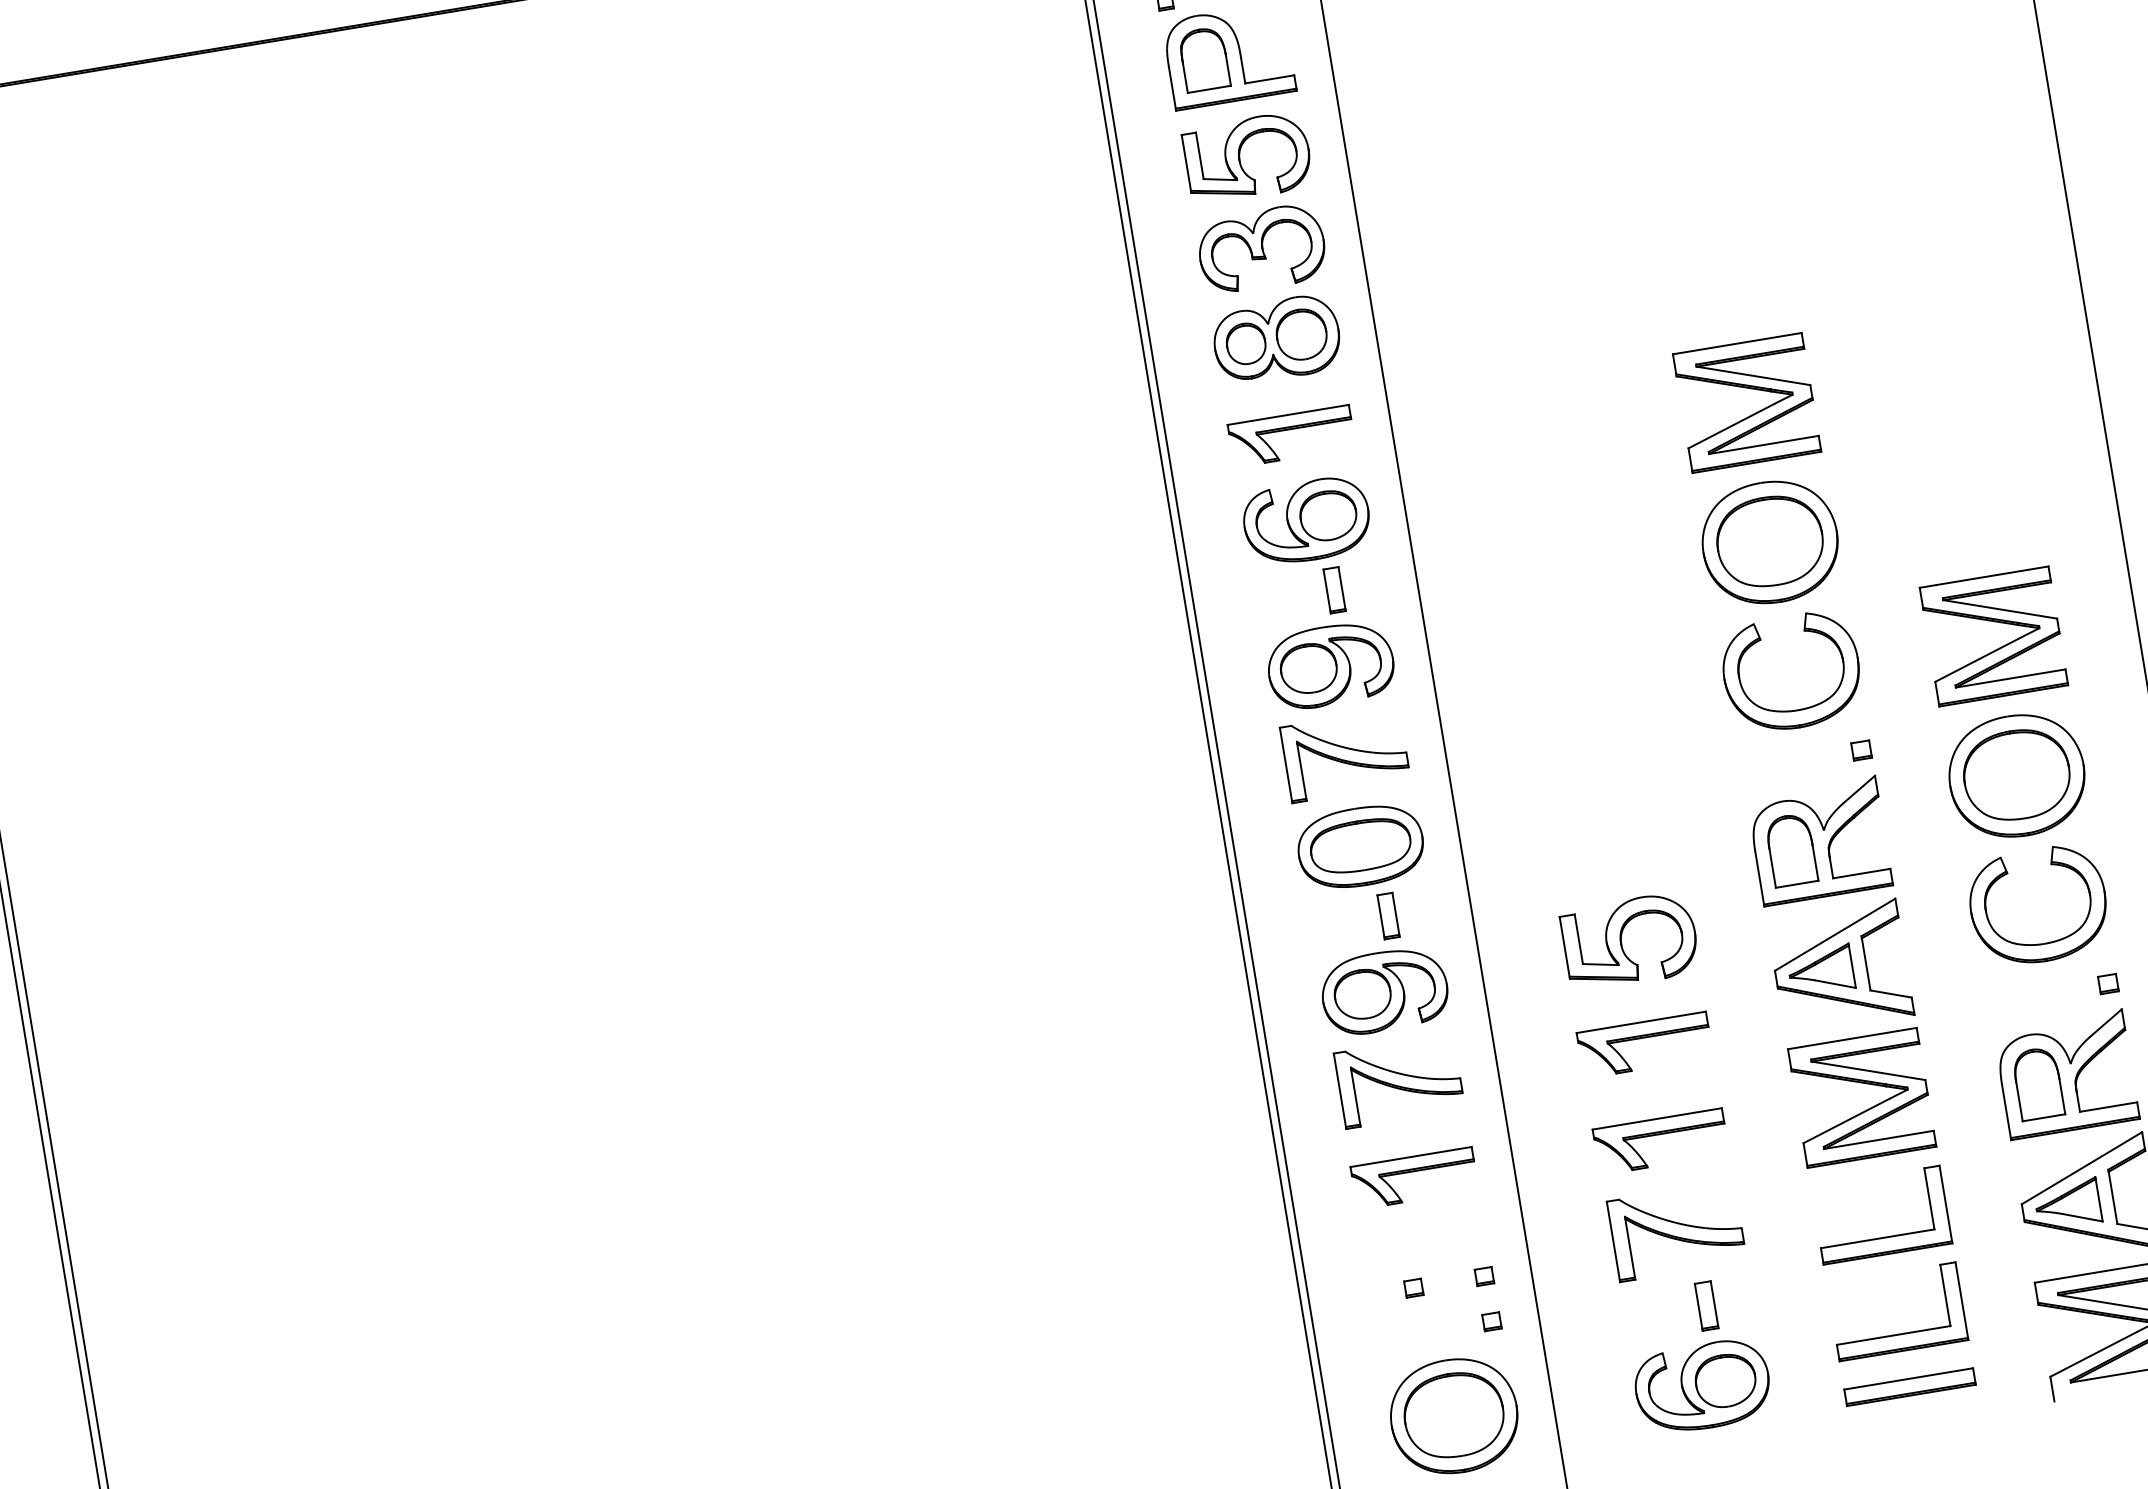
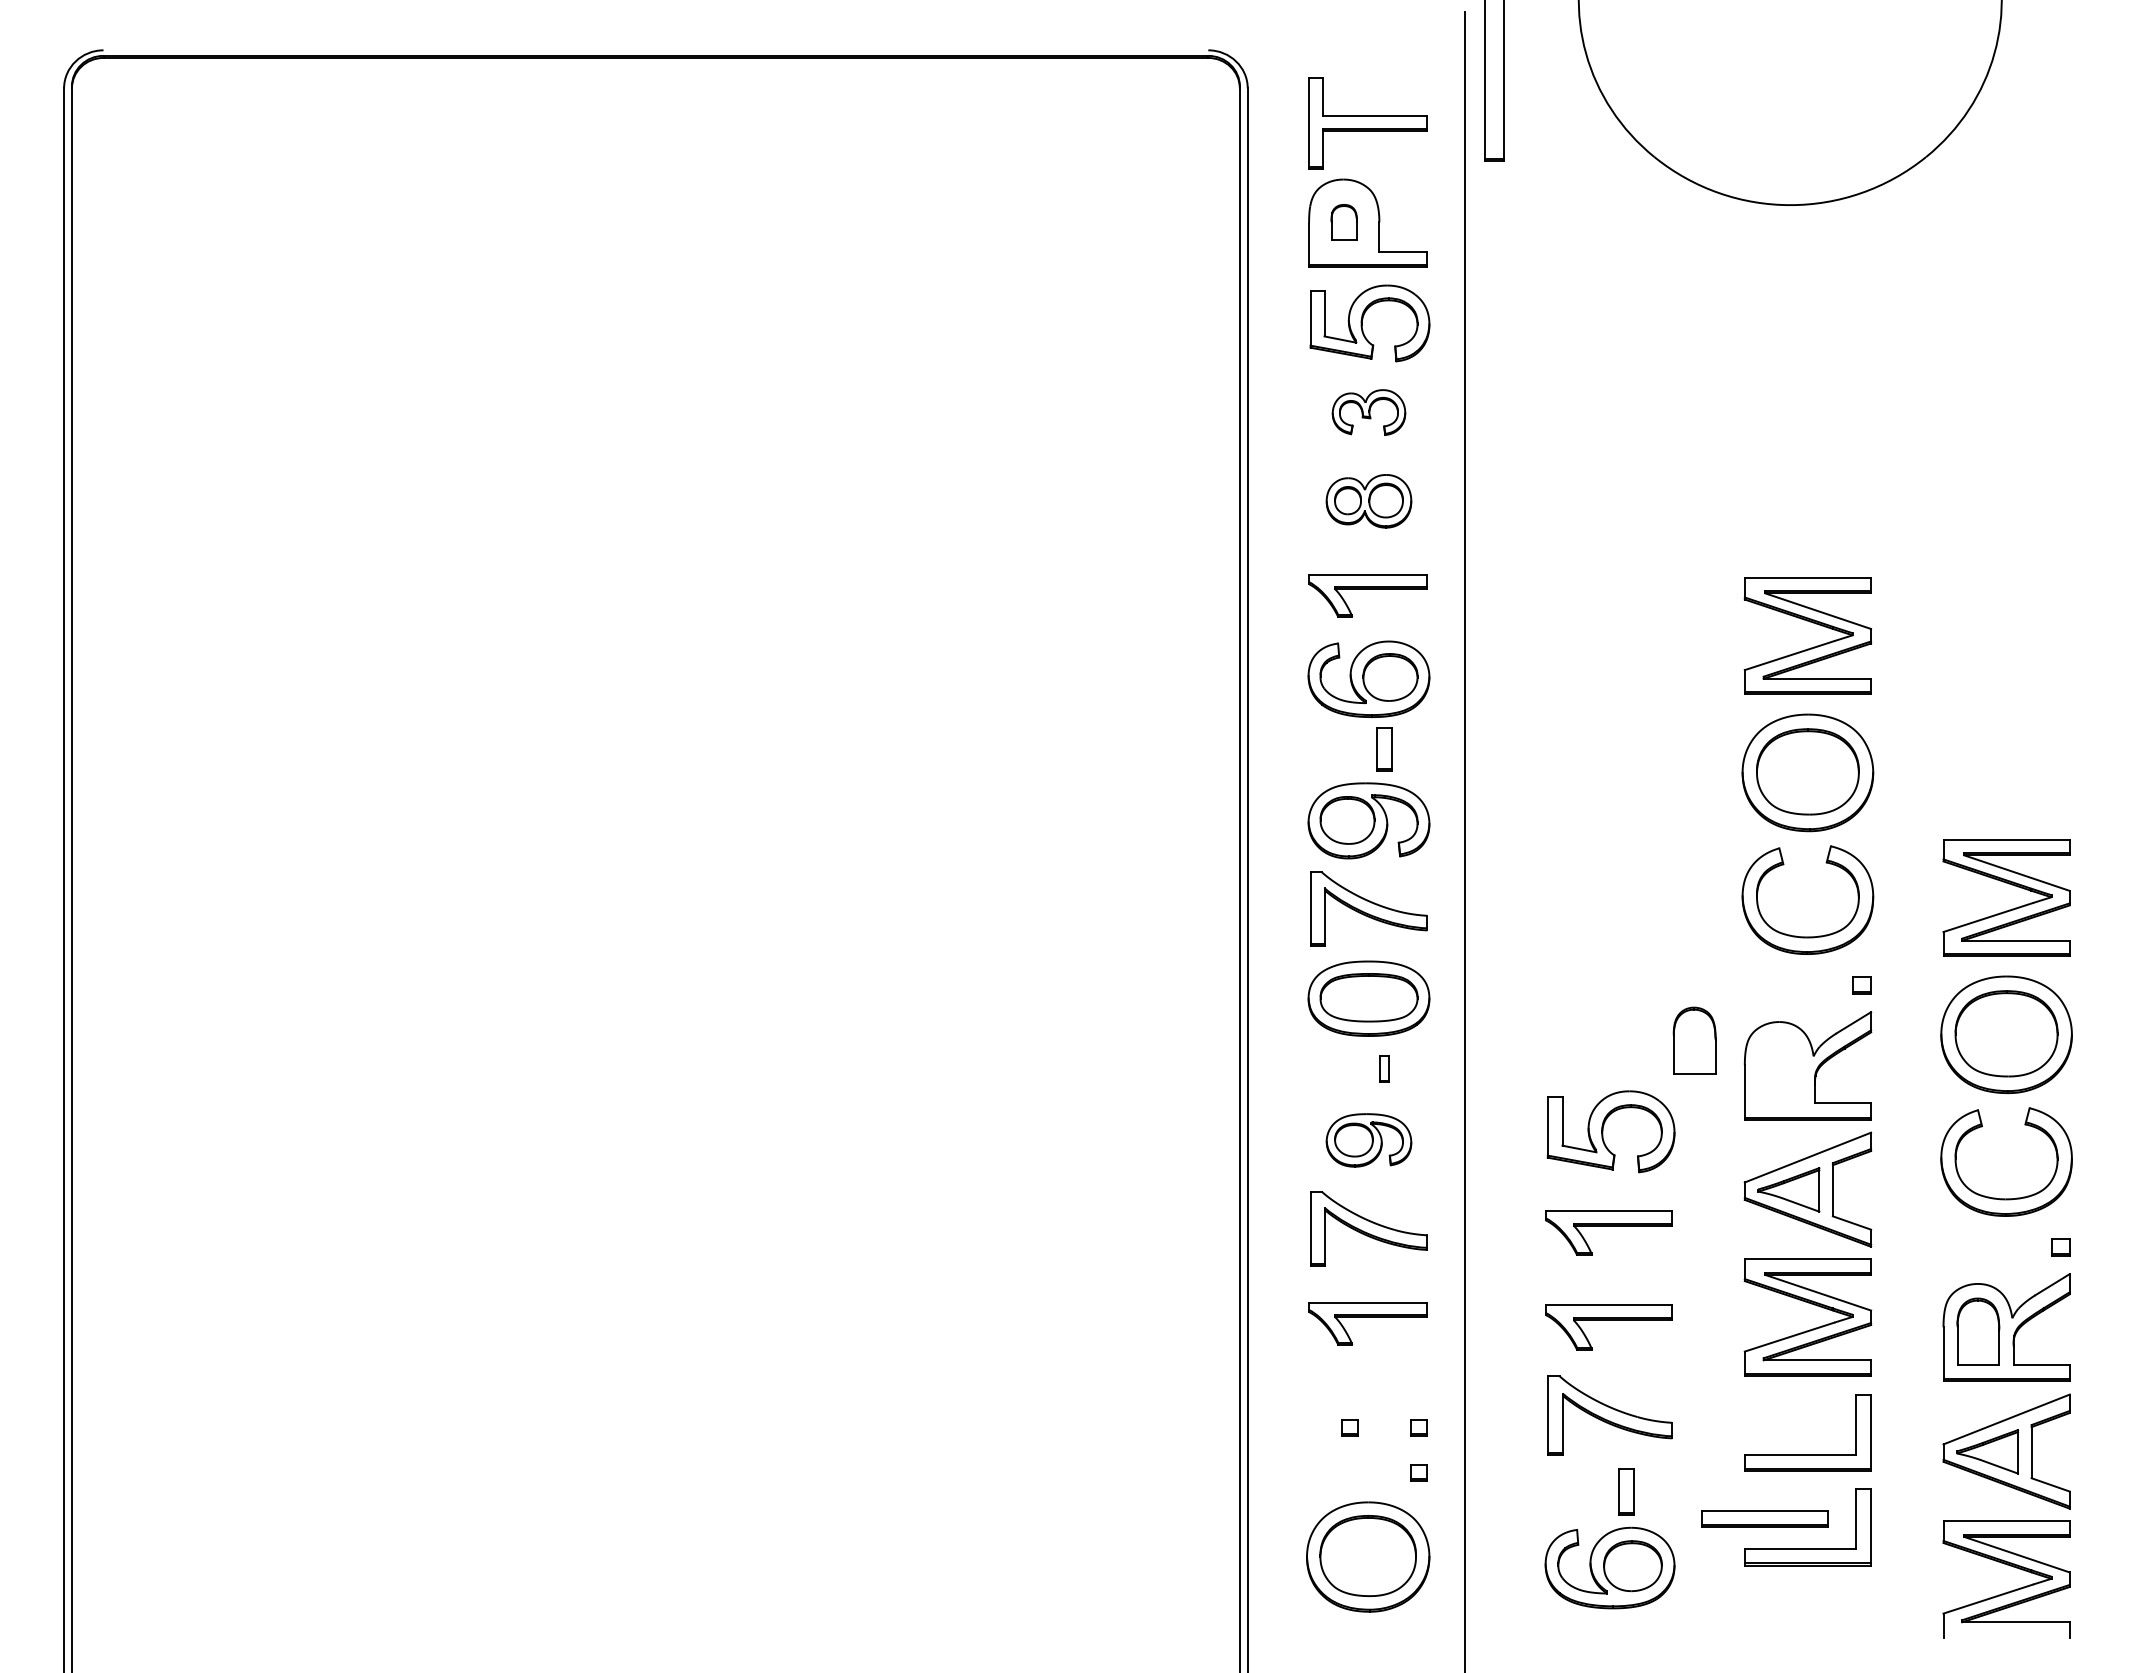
part: (1204, 59) -> (1344, 222), size x0.6
part: (1261, 249) -> (1368, 412), size x0.6
part: (1276, 338) -> (1368, 500), size x0.7
part: (1791, 849) -> (1694, 1040), moved
part: (1388, 916) -> (1384, 1069), size x0.6
part: (1384, 991) -> (1368, 1140), size x0.7
part: (1909, 1386) -> (1764, 1518), moved

